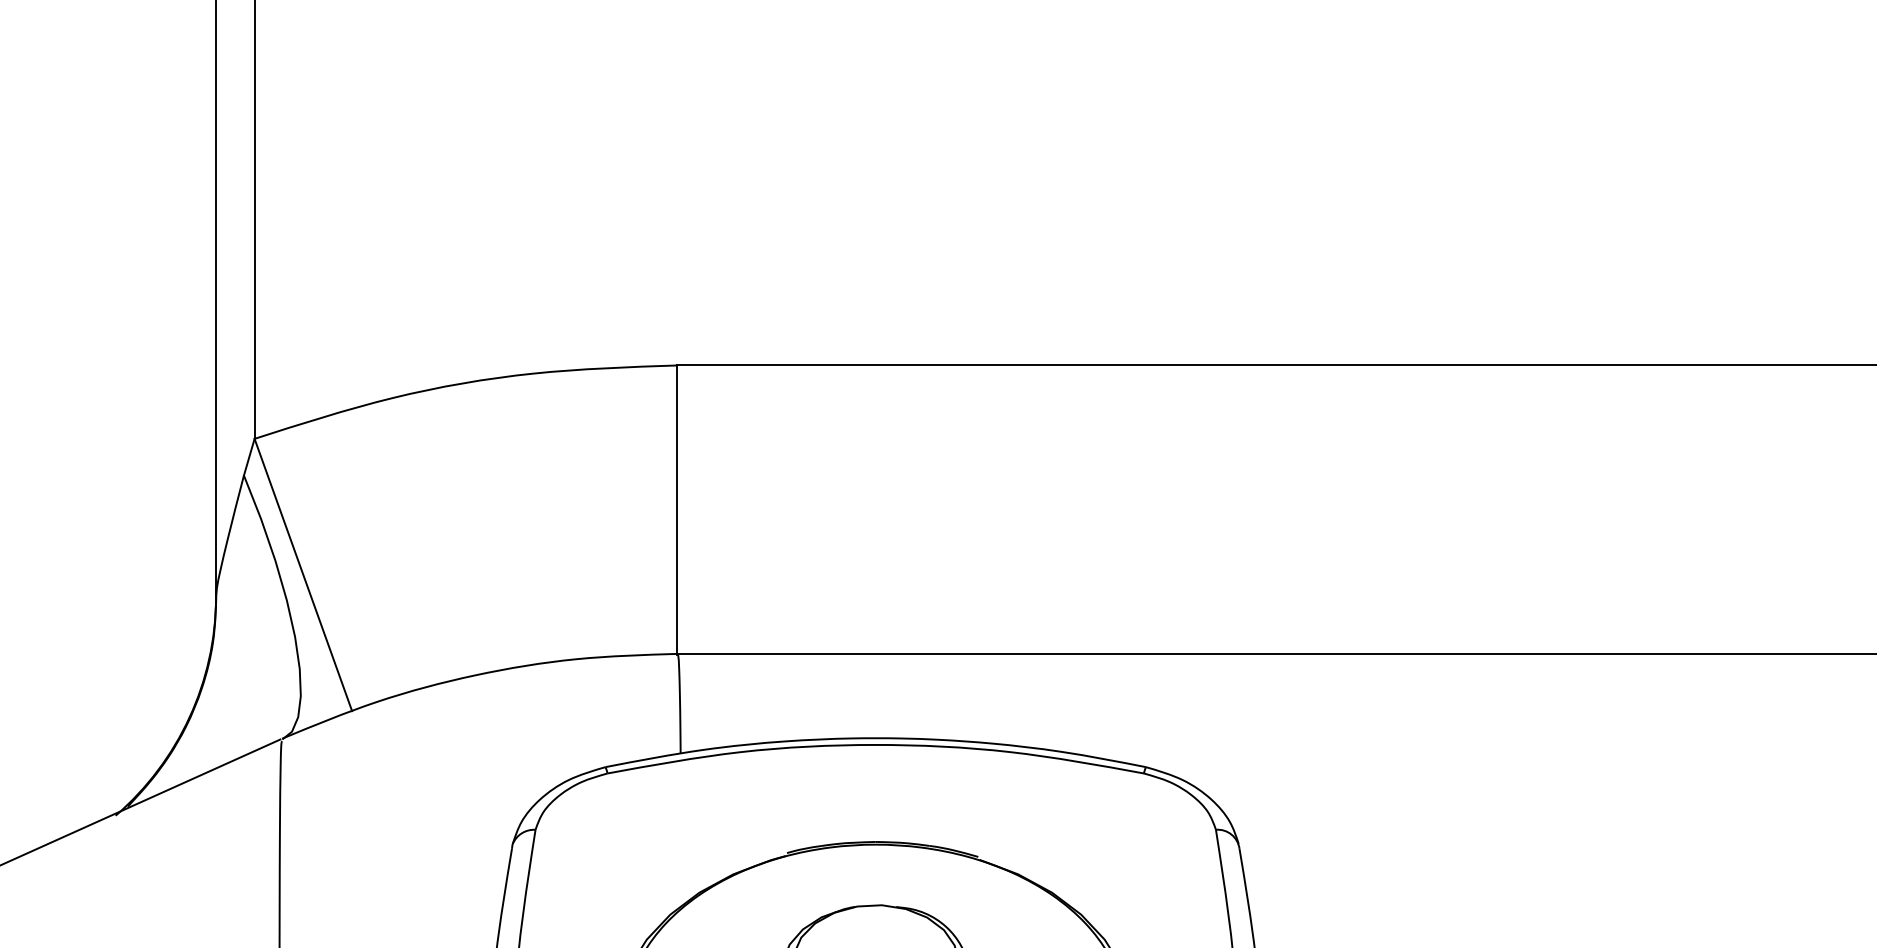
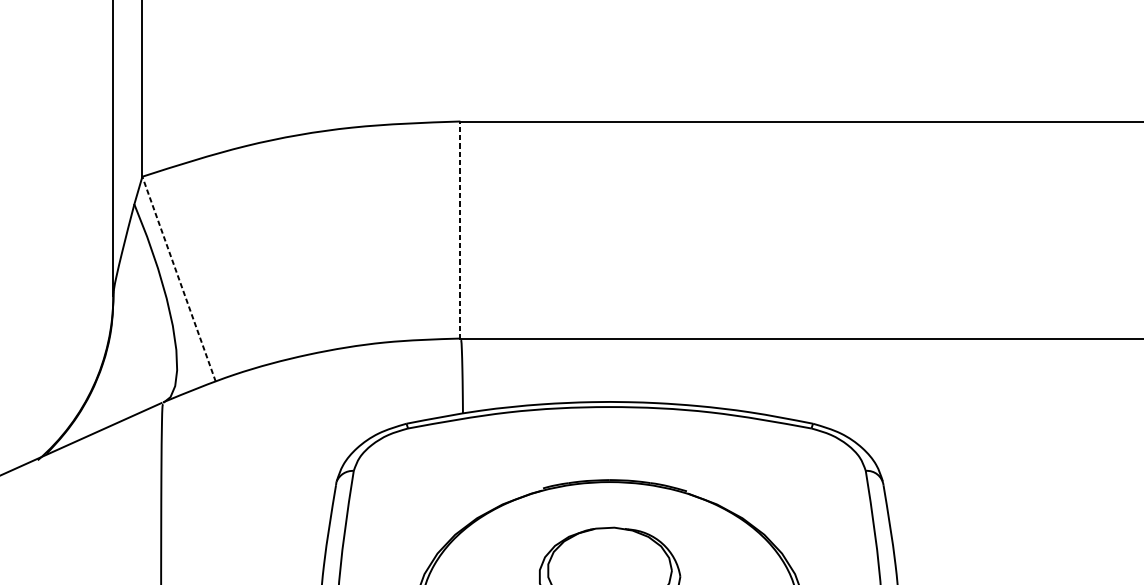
line: (677, 510) -> (460, 230), solid -> dashed
line: (303, 575) -> (179, 279), solid -> dashed

